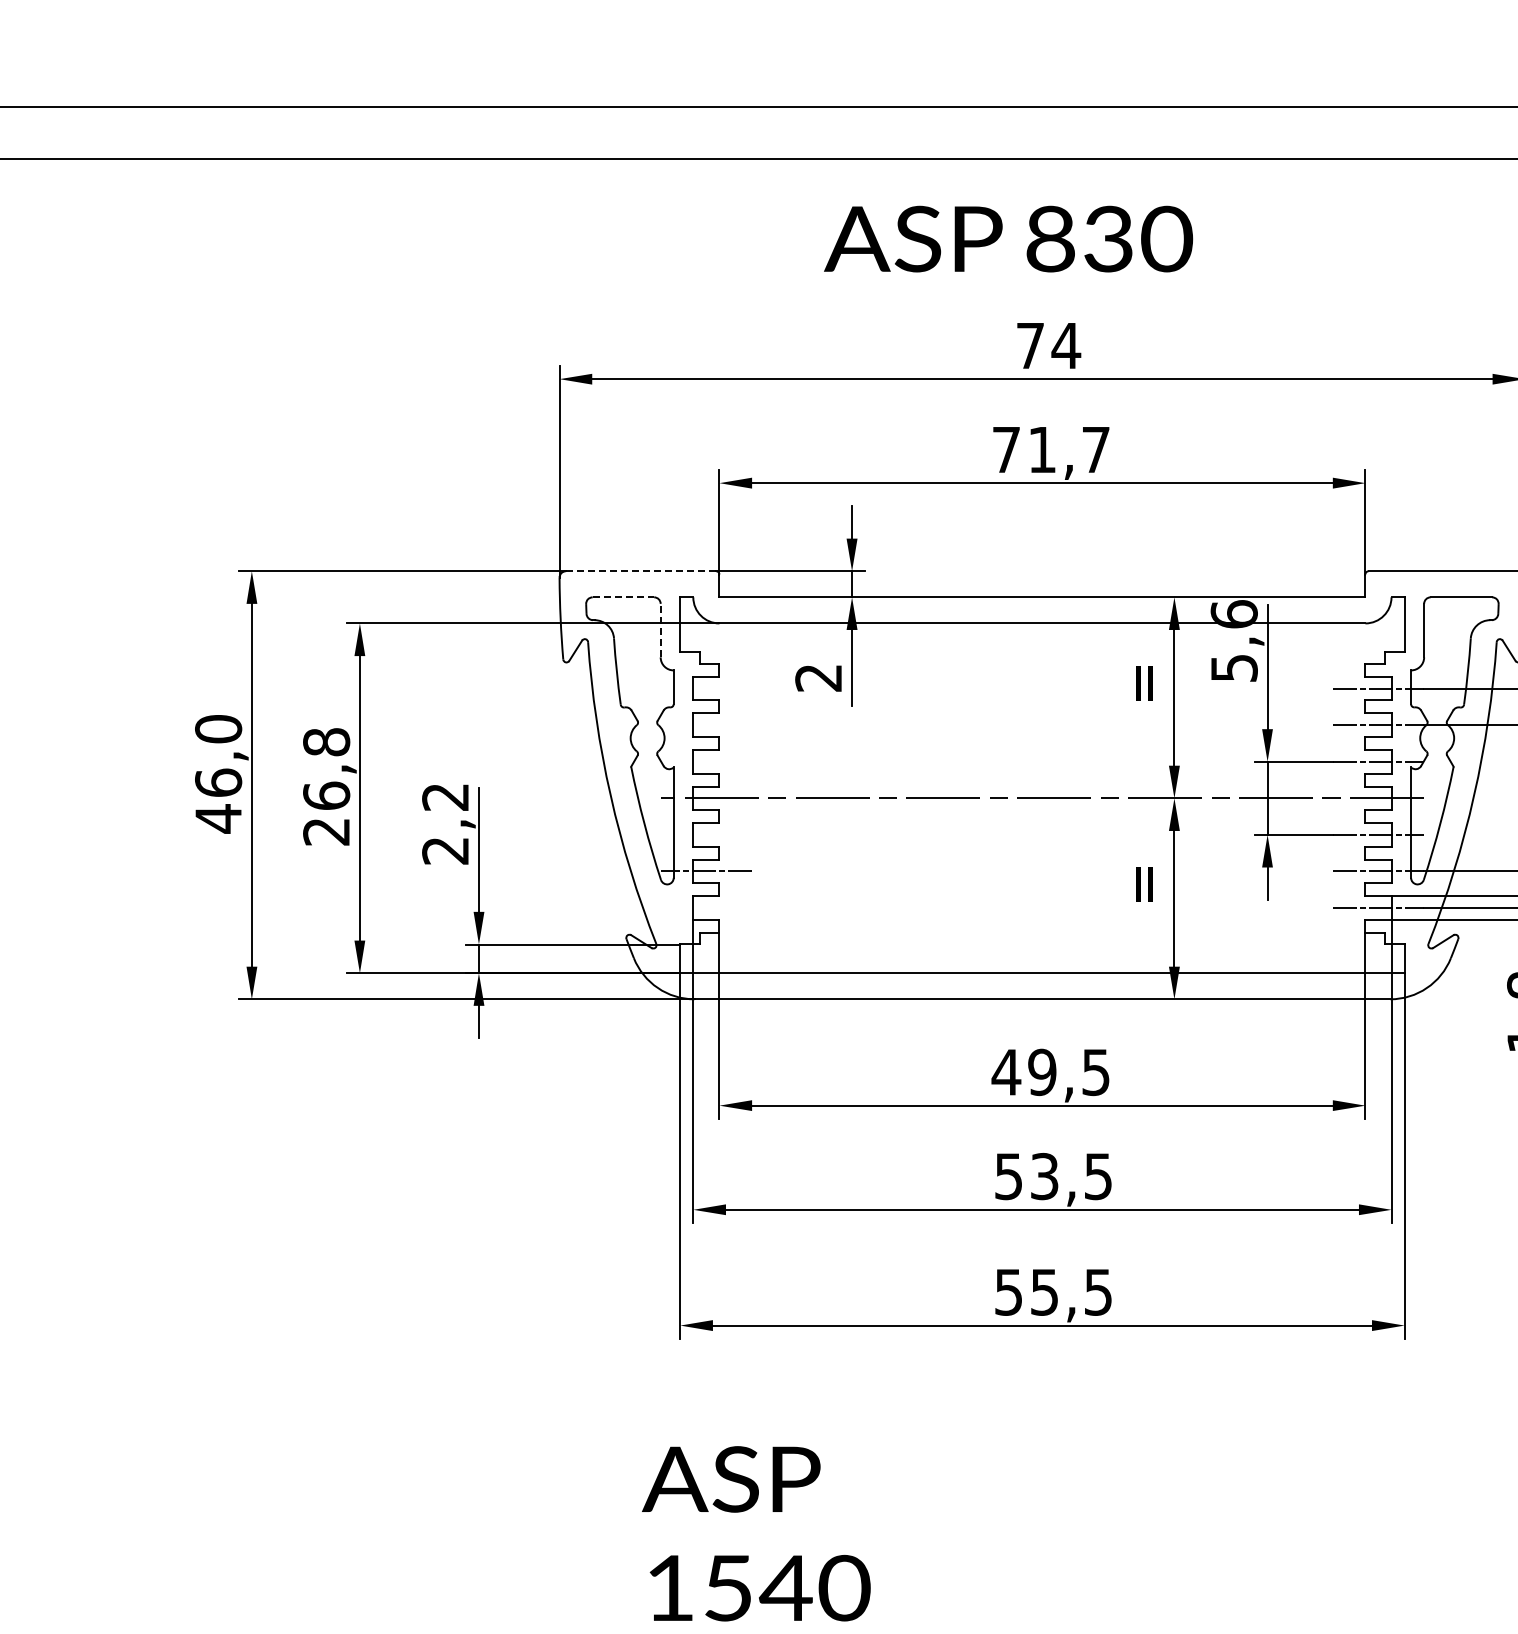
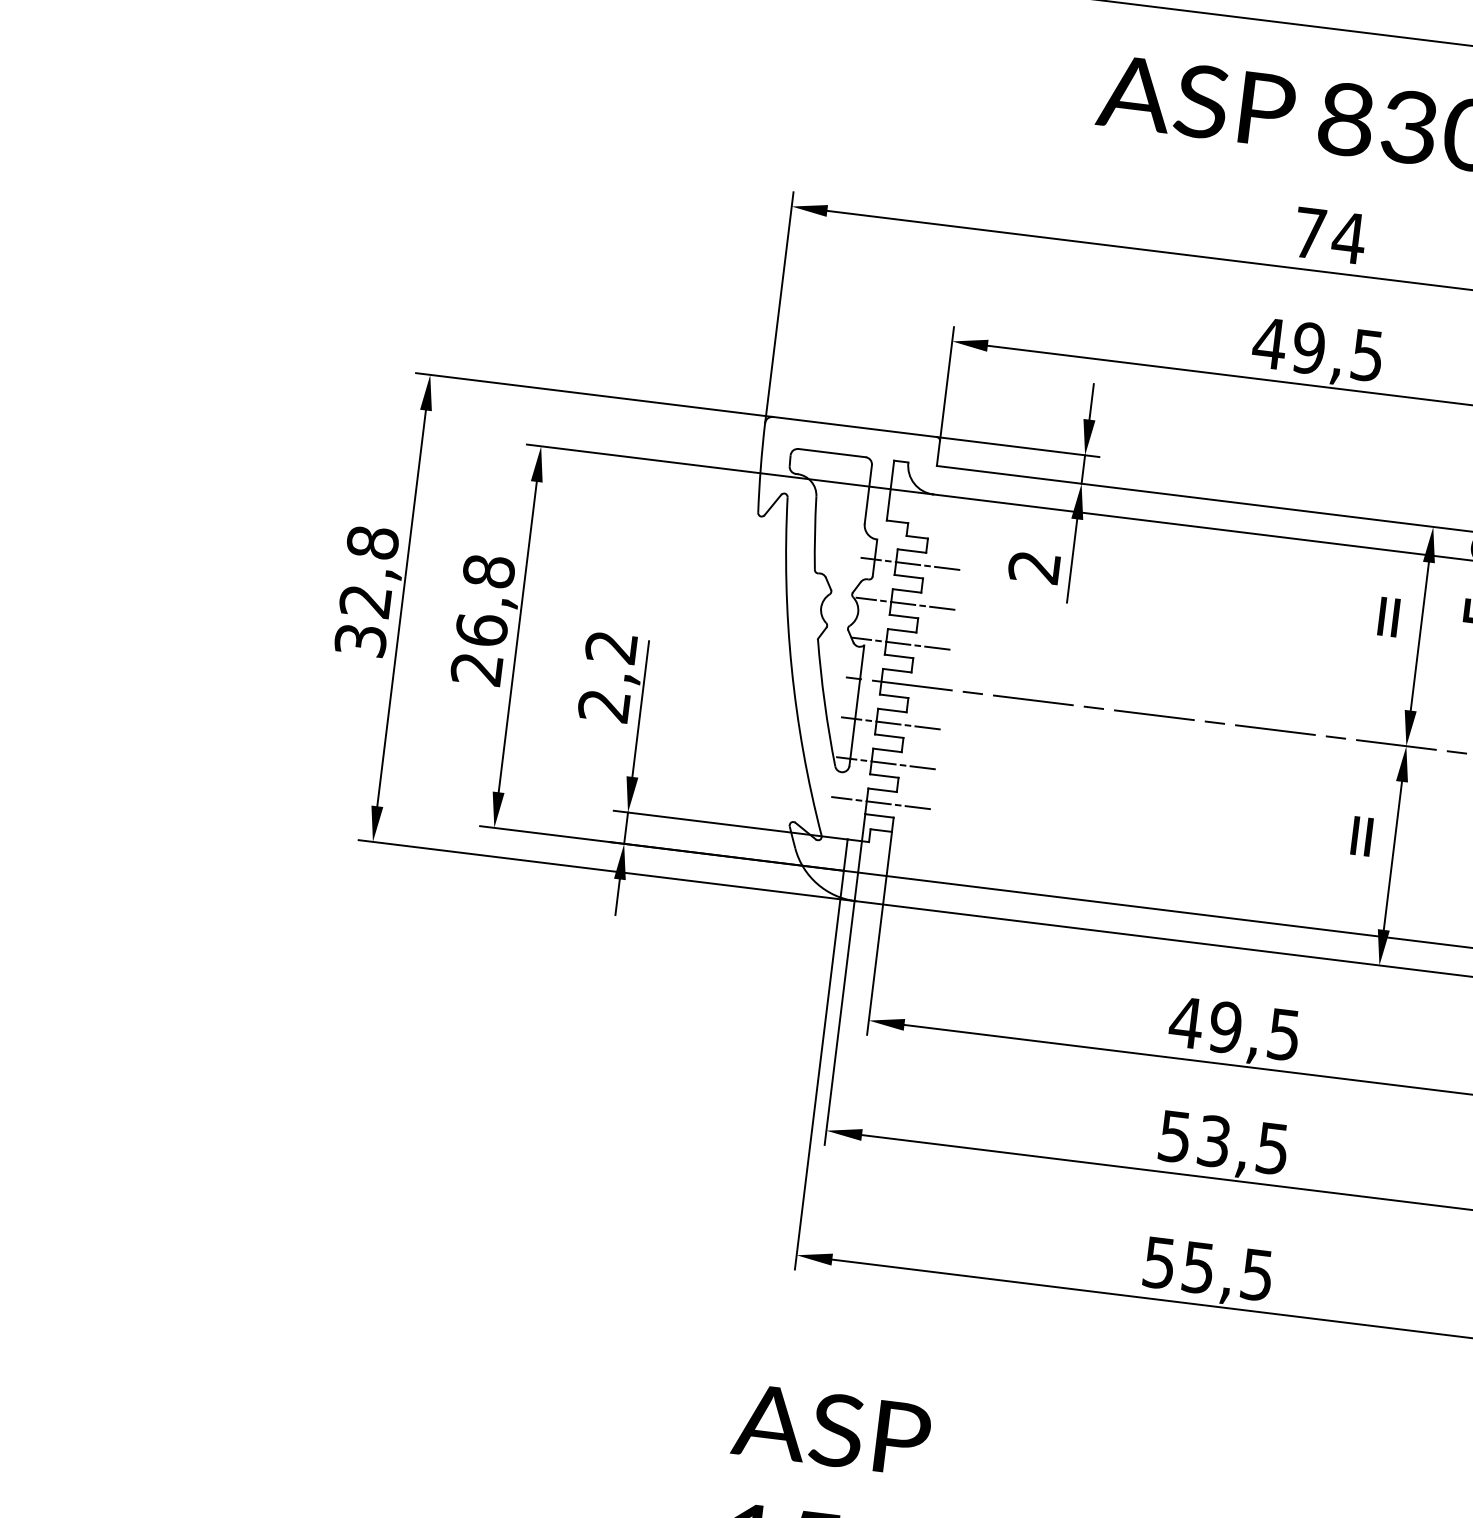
text: (1050, 449) -> (1317, 349), 71,7 -> 49,5
line: (641, 571) -> (855, 427), dashed -> solid
line: (623, 597) -> (832, 453), dashed -> solid
line: (660, 630) -> (868, 494), dashed -> solid
line: (706, 688) -> (910, 563), added
line: (706, 725) -> (905, 604), added
line: (706, 761) -> (900, 643), added
text: (218, 774) -> (366, 592), 46,0 -> 32,8
line: (706, 834) -> (891, 722), added
line: (706, 907) -> (881, 802), added

